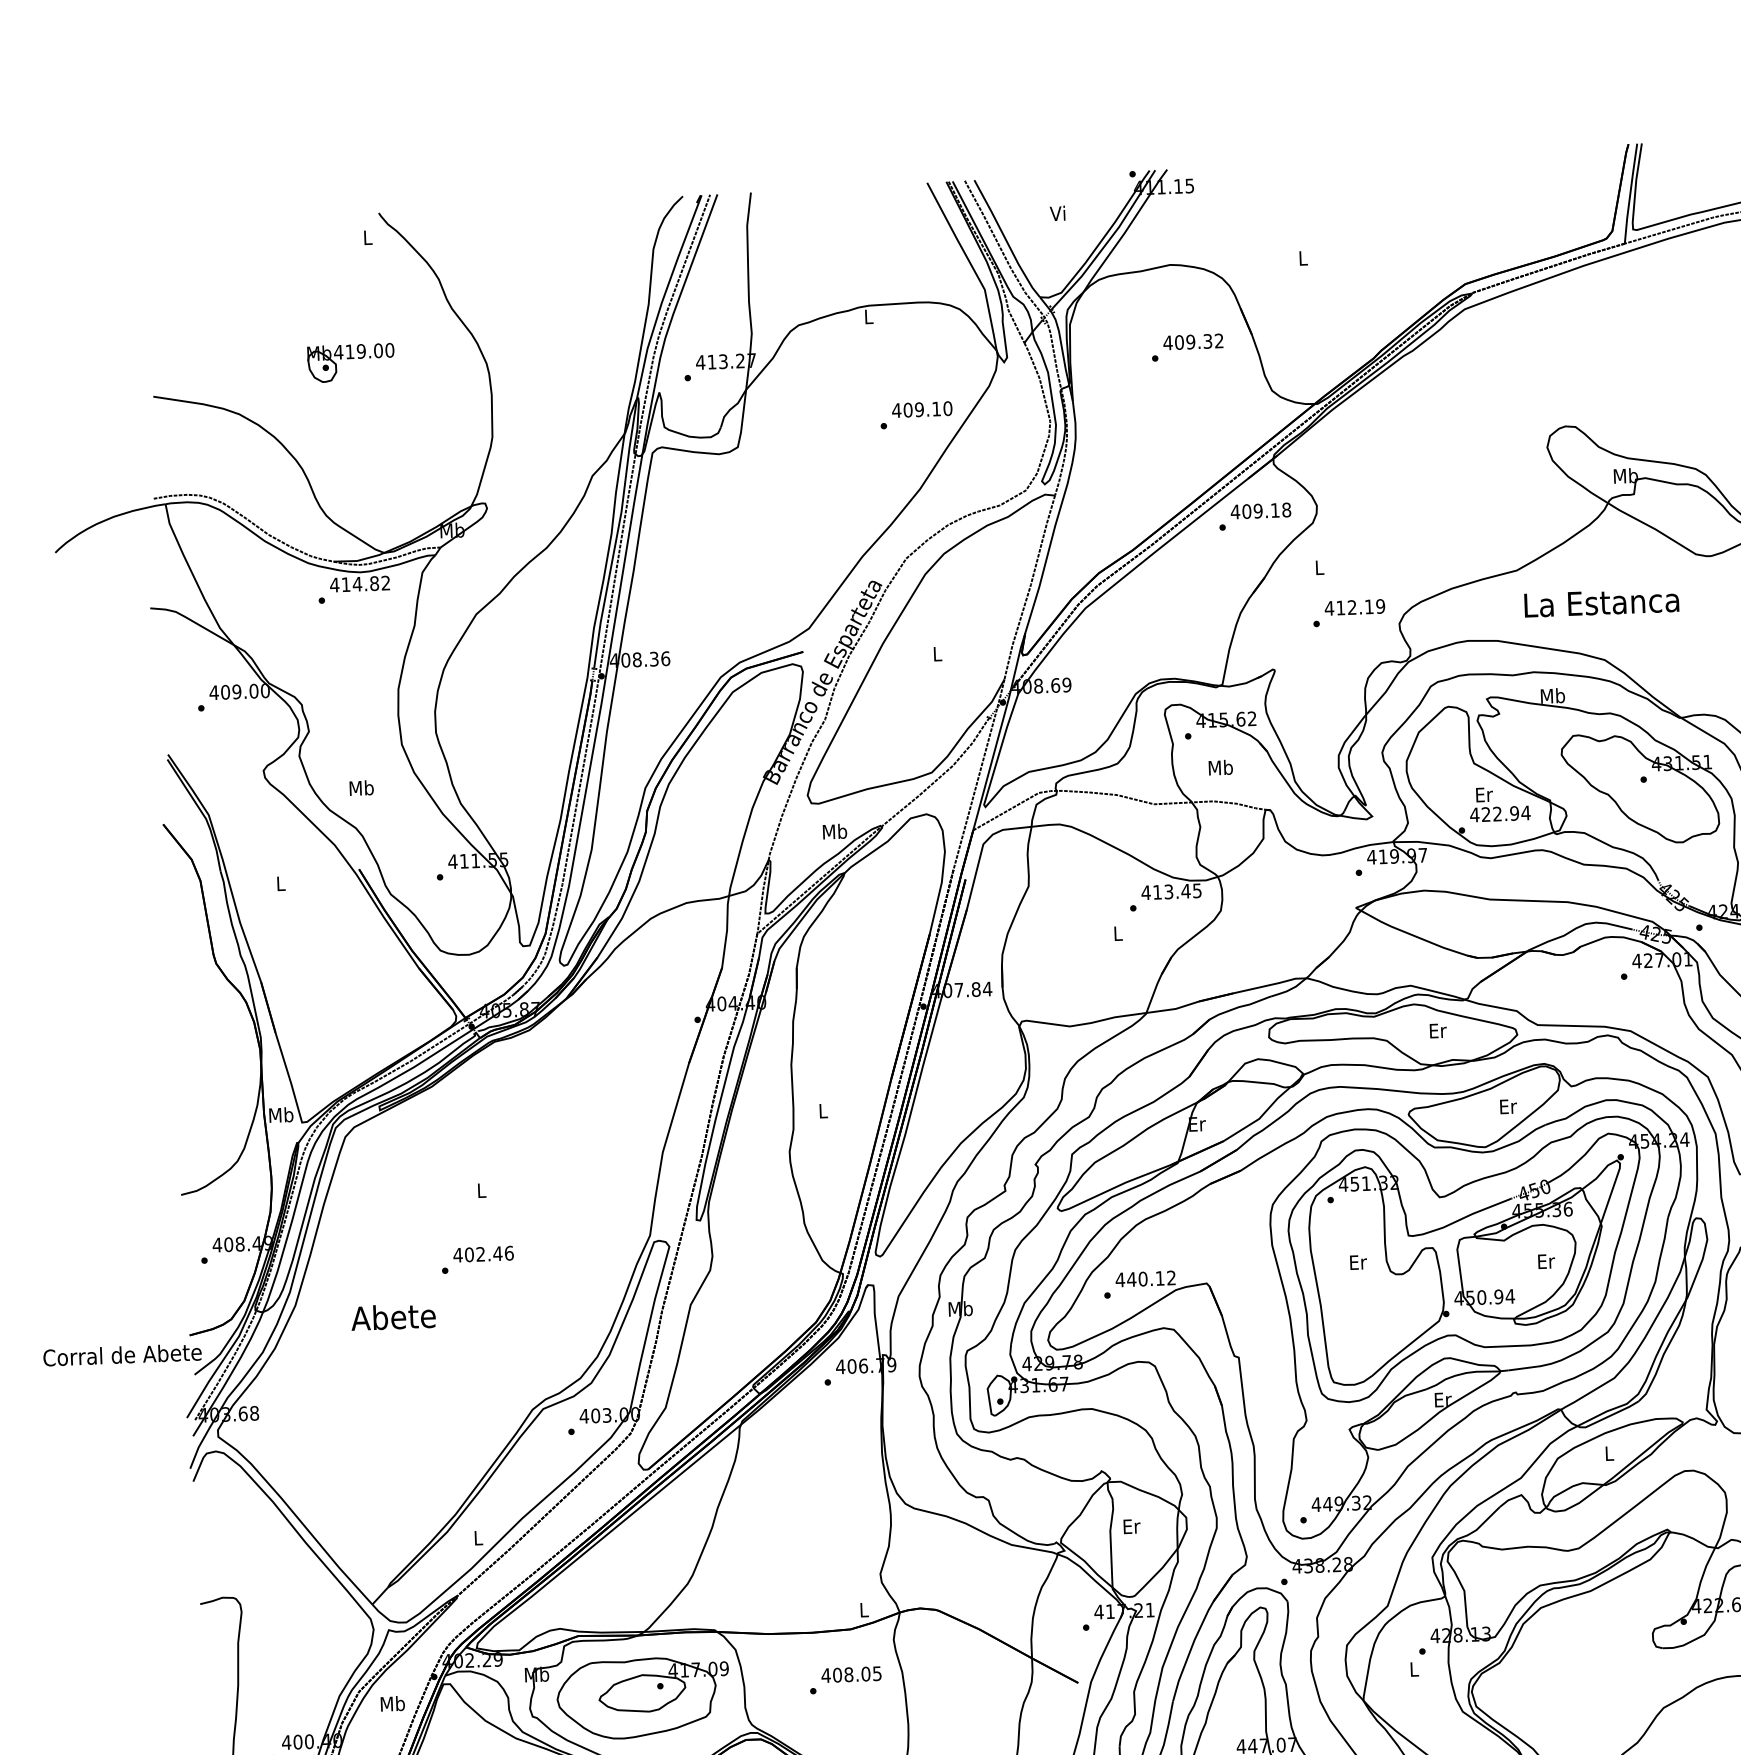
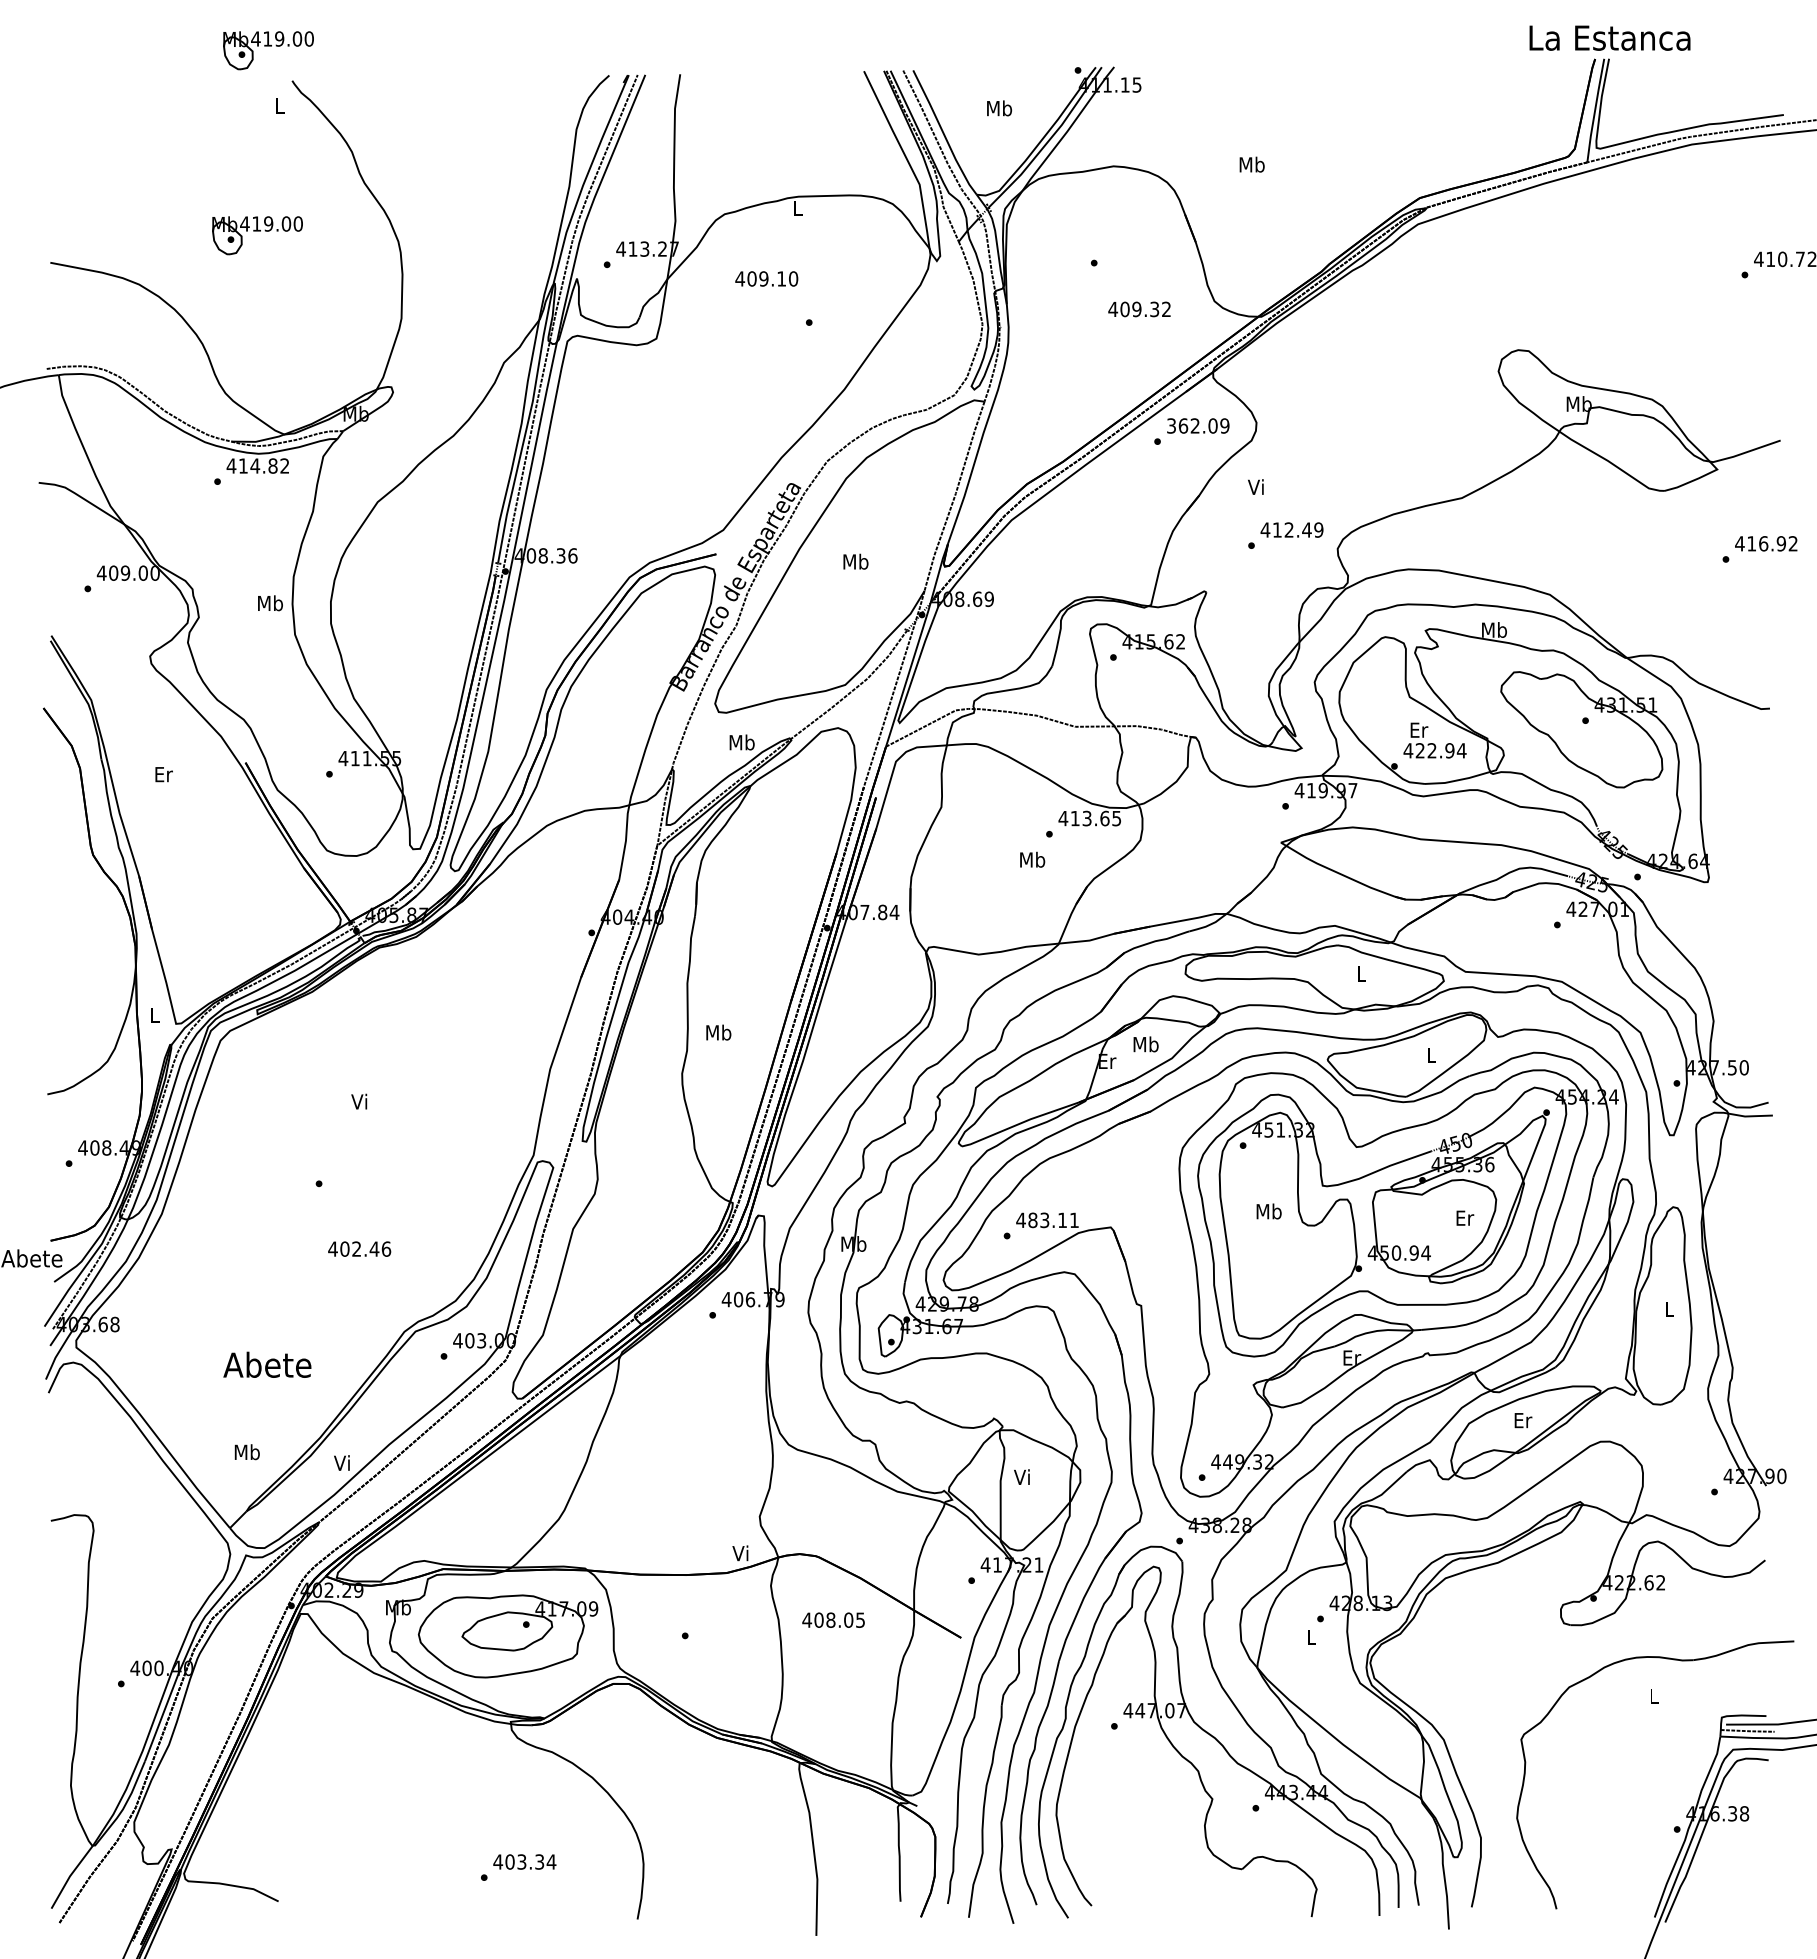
part: (354, 184) -> (268, 50), added
text: (1058, 213) -> (999, 108), Vi -> Mb
text: (1302, 258) -> (1251, 164), L -> Mb
text: (1193, 342) -> (1139, 309), moved
text: (921, 409) -> (766, 278), moved
text: (1260, 510) -> (1197, 425), 409.18 -> 362.09
text: (1318, 566) -> (1255, 486), L -> Vi
text: (1601, 602) -> (1609, 37), moved
text: (1368, 606) -> (1306, 529), 412.19 -> 412.49
text: (937, 653) -> (855, 561), L -> Mb
text: (1220, 767) -> (1145, 1044), moved
text: (361, 788) -> (270, 603), moved
text: (280, 883) -> (163, 774), L -> Er
text: (1185, 891) -> (1104, 818), 413.45 -> 413.65
text: (1117, 933) -> (1032, 859), L -> Mb
text: (1437, 1030) -> (1361, 973), Er -> L
text: (1508, 1106) -> (1431, 1055), Er -> L
text: (822, 1110) -> (718, 1032), L -> Mb
text: (281, 1115) -> (154, 1015), Mb -> L
text: (480, 1190) -> (359, 1101), L -> Vi
text: (483, 1253) -> (359, 1248), moved
text: (1357, 1262) -> (1268, 1211), Er -> Mb
text: (1151, 1278) -> (1053, 1220), 440.12 -> 483.11
text: (393, 1316) -> (267, 1364), moved
text: (1609, 1453) -> (1523, 1420), L -> Er
text: (1132, 1525) -> (1023, 1476), Er -> Vi
text: (476, 1537) -> (341, 1462), L -> Vi
text: (863, 1610) -> (740, 1553), L -> Vi
text: (851, 1673) -> (833, 1619), moved
text: (392, 1704) -> (246, 1452), moved

